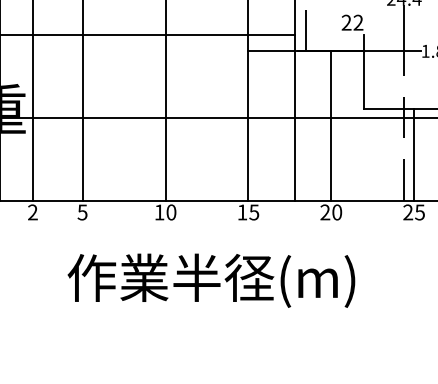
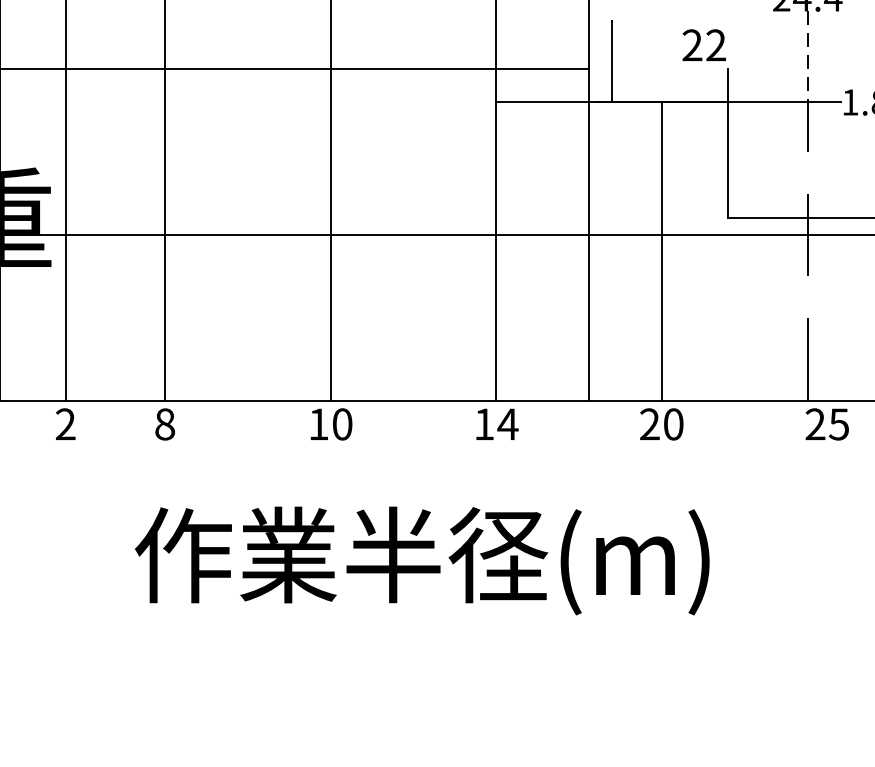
line: (404, 28) -> (808, 56), solid -> dashed
line: (414, 154) -> (828, 308), removed
text: (82, 212) -> (164, 424), 5 -> 8
text: (253, 212) -> (506, 424), 15 -> 14

